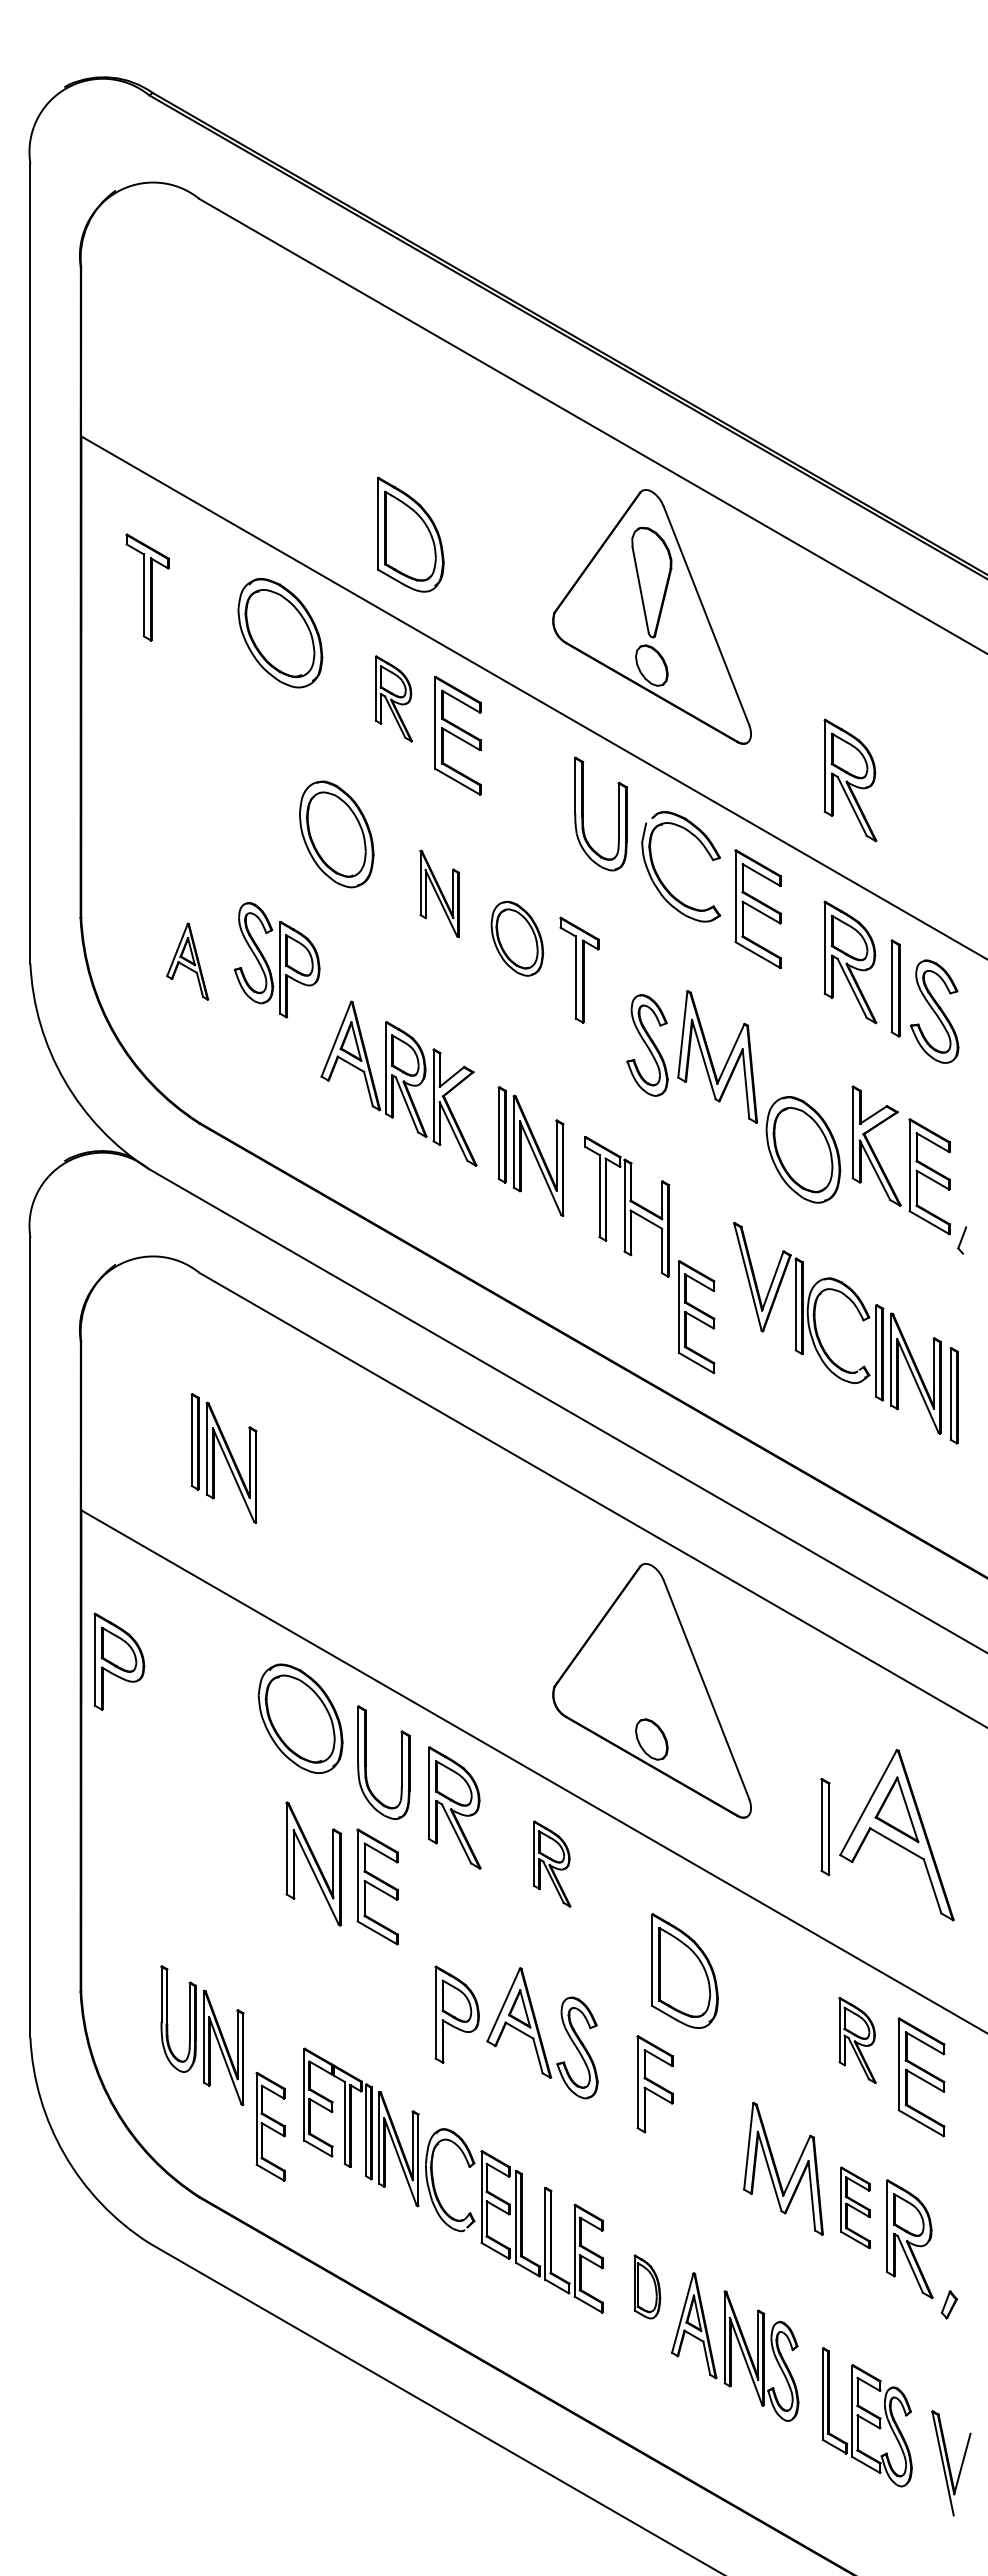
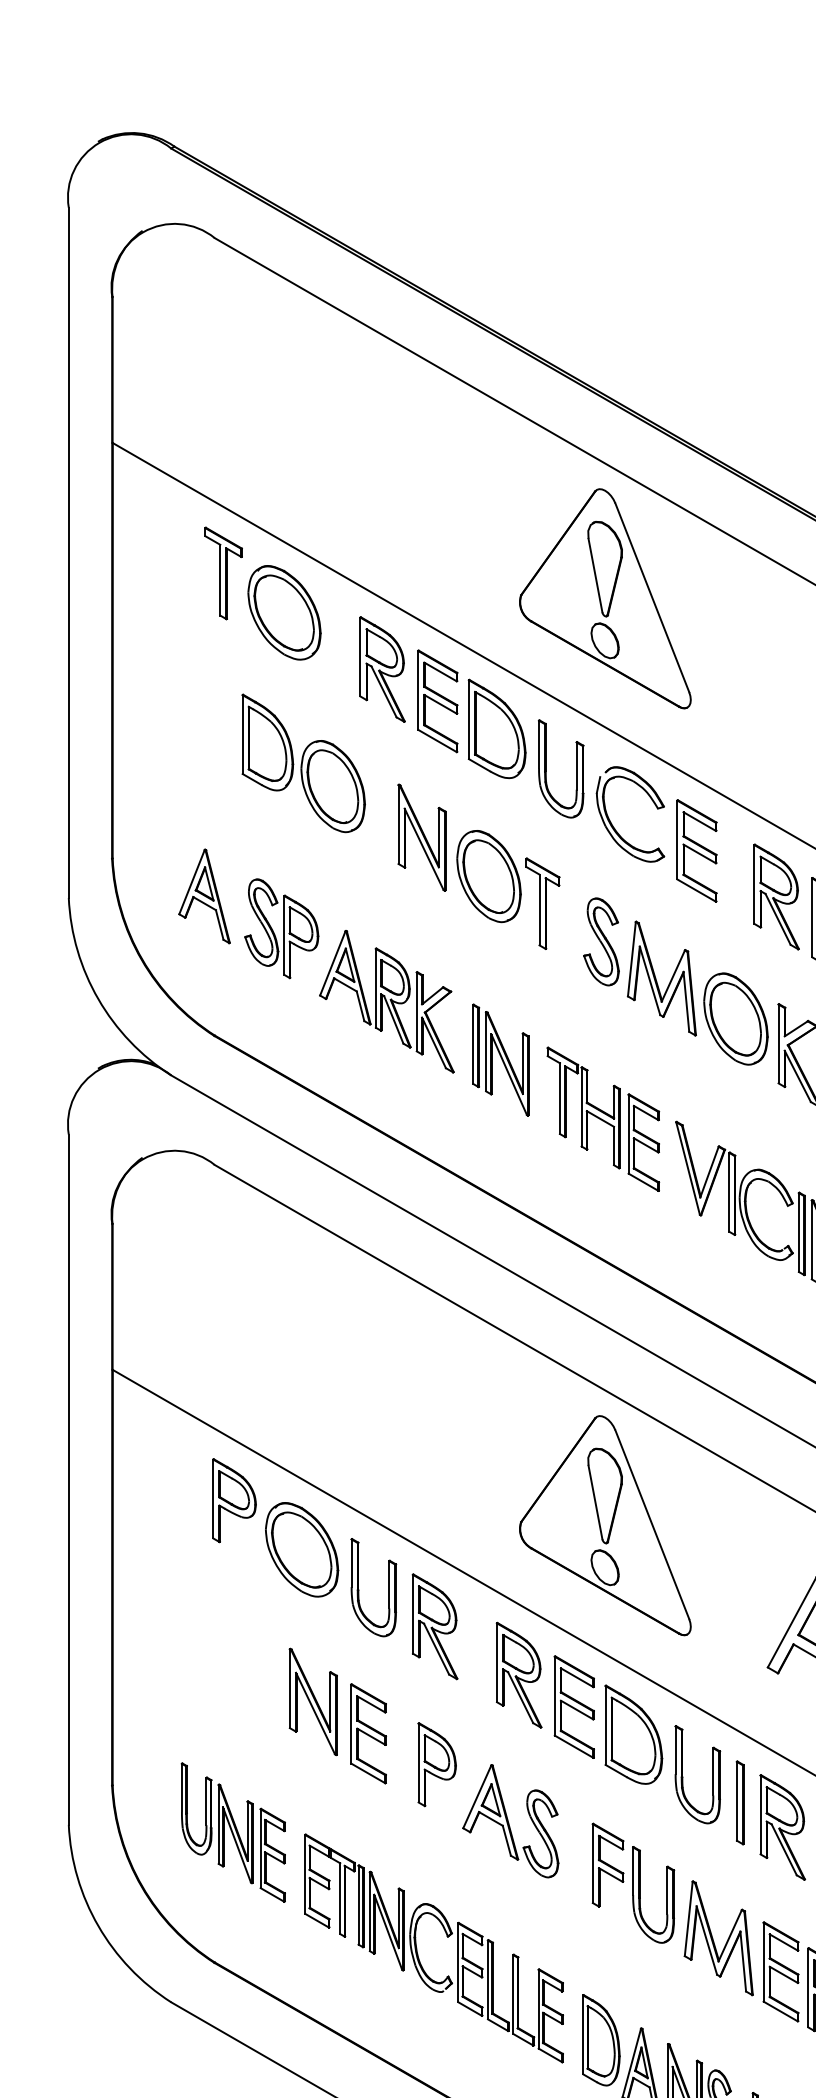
part: (410, 534) -> (496, 728), moved
part: (147, 587) -> (223, 573), moved
part: (393, 698) -> (382, 669), size x1.43
part: (850, 780) -> (776, 739), removed
part: (260, 783) -> (267, 742), added
part: (439, 893) -> (421, 837), size x1.43
part: (517, 938) -> (489, 876), size x1.43
part: (276, 960) -> (281, 928), moved
part: (187, 961) -> (204, 896), size x1.43
part: (647, 1045) -> (601, 941), moved
part: (803, 1149) -> (736, 1018), moved
part: (696, 1316) -> (643, 1142), moved
part: (223, 1458) -> (235, 1325), removed
part: (651, 1656) -> (604, 1496), added
part: (119, 1661) -> (234, 1500), moved
part: (825, 1827) -> (740, 1803), moved
part: (313, 1863) -> (313, 1701), moved
part: (552, 1863) -> (519, 1674), size x1.43
part: (377, 1886) -> (368, 1733), moved
part: (615, 1900) -> (573, 1706), added
part: (684, 1970) -> (633, 1734), moved
part: (742, 1981) -> (683, 1776), added
part: (456, 2014) -> (436, 1764), moved
part: (857, 2040) -> (782, 1827), size x1.43
part: (693, 2122) -> (641, 1898), added
part: (270, 2126) -> (272, 1855), moved
part: (855, 2207) -> (780, 1971), size x1.43
part: (647, 2286) -> (601, 2039), size x1.67

